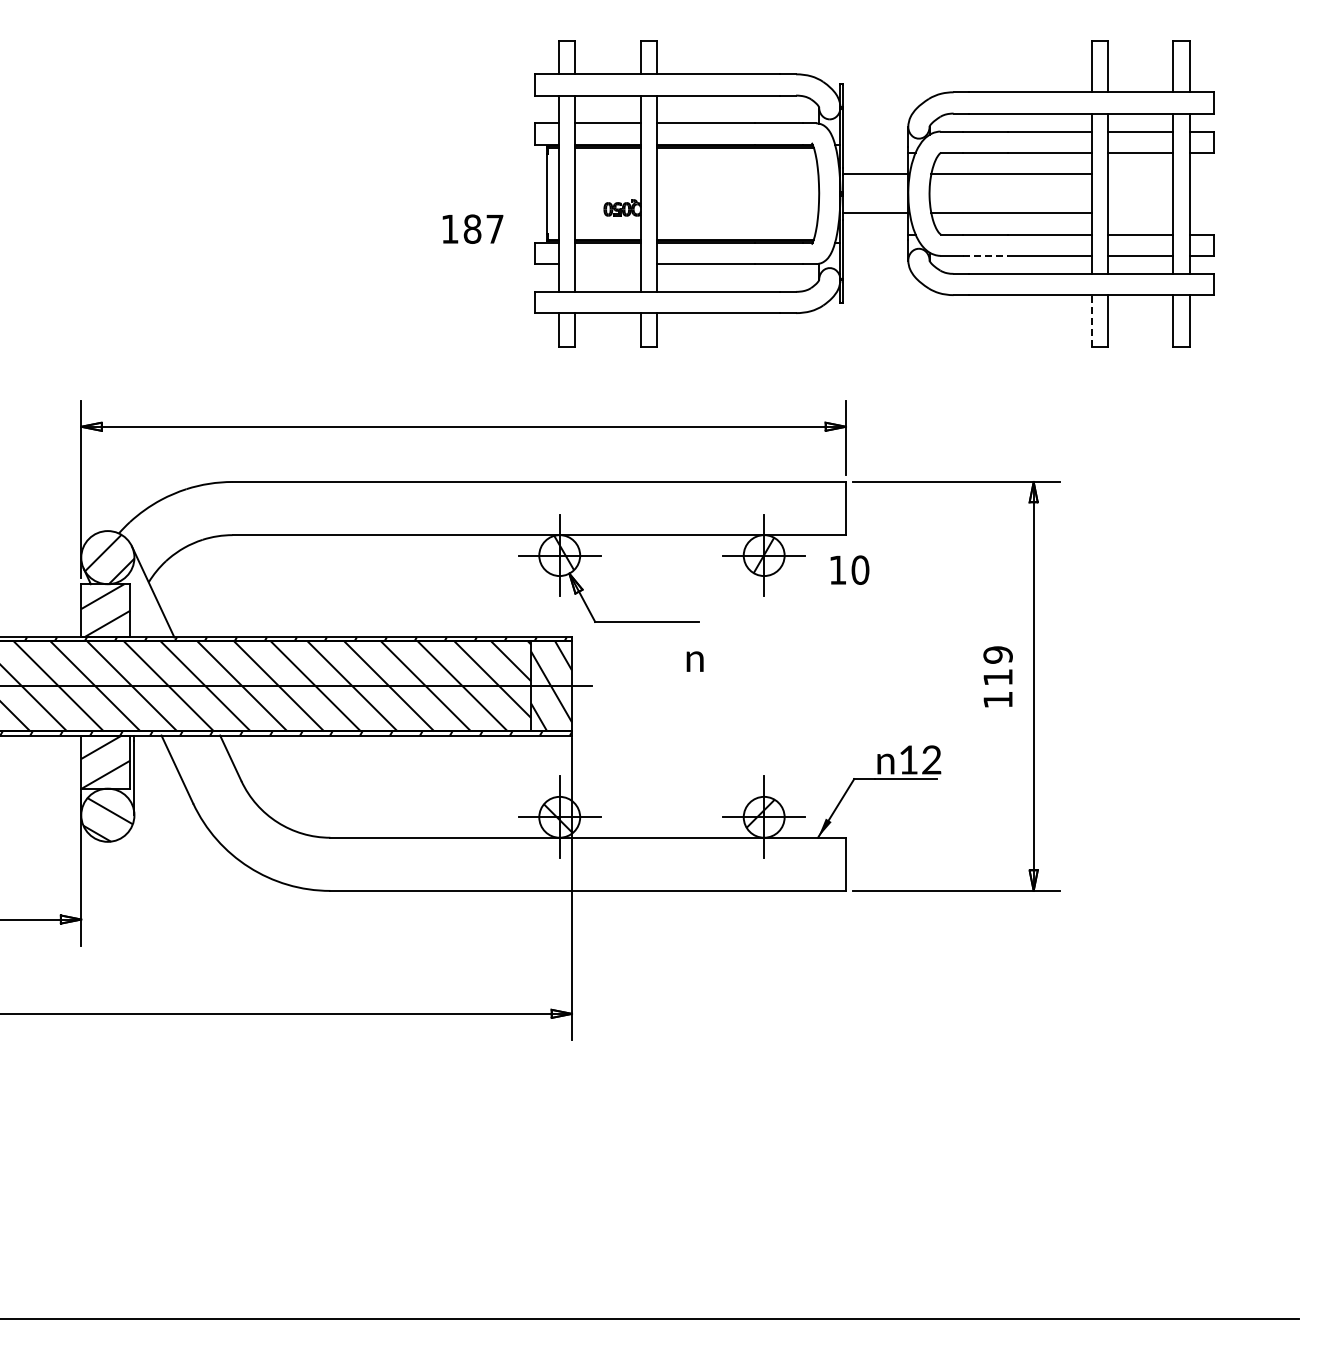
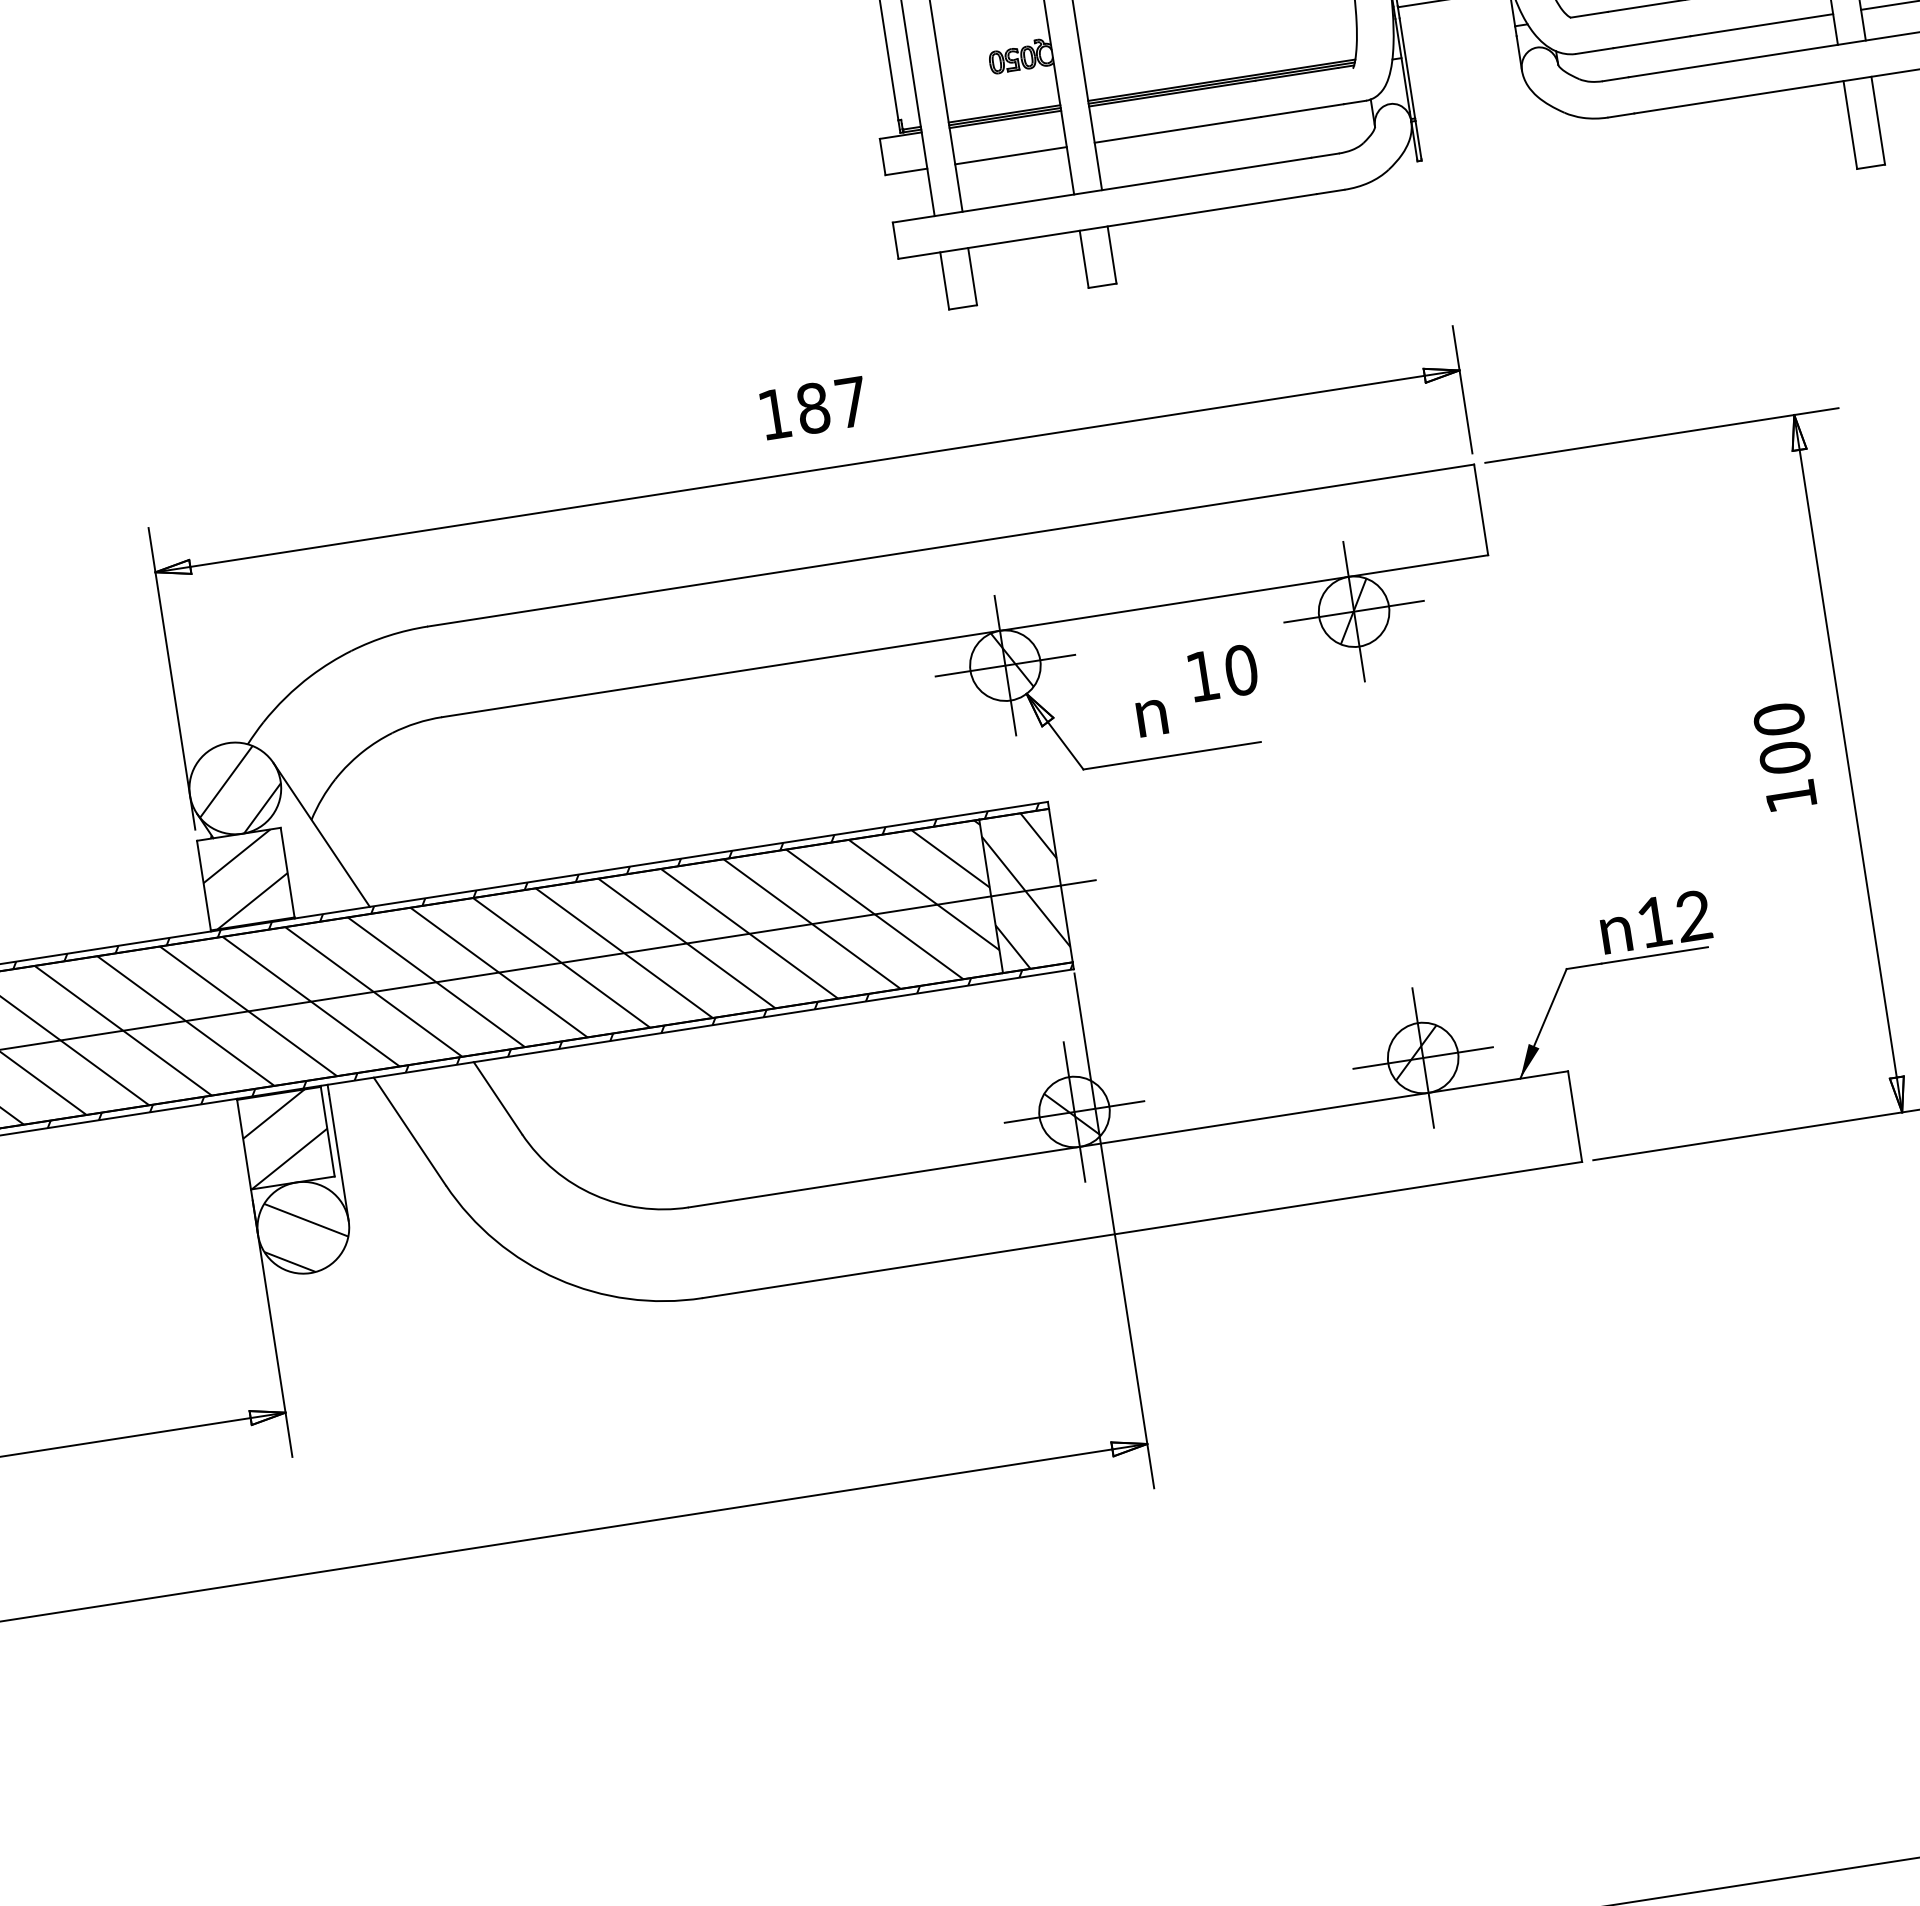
text: (472, 228) -> (813, 407), moved
line: (985, 255) -> (1652, 41), dashed -> solid
line: (607, 264) -> (1010, 156), added
line: (1091, 320) -> (1850, 124), dashed -> solid
text: (849, 569) -> (1222, 672), moved
text: (694, 661) -> (1151, 718), moved
text: (997, 666) -> (1781, 739), 119 -> 100

